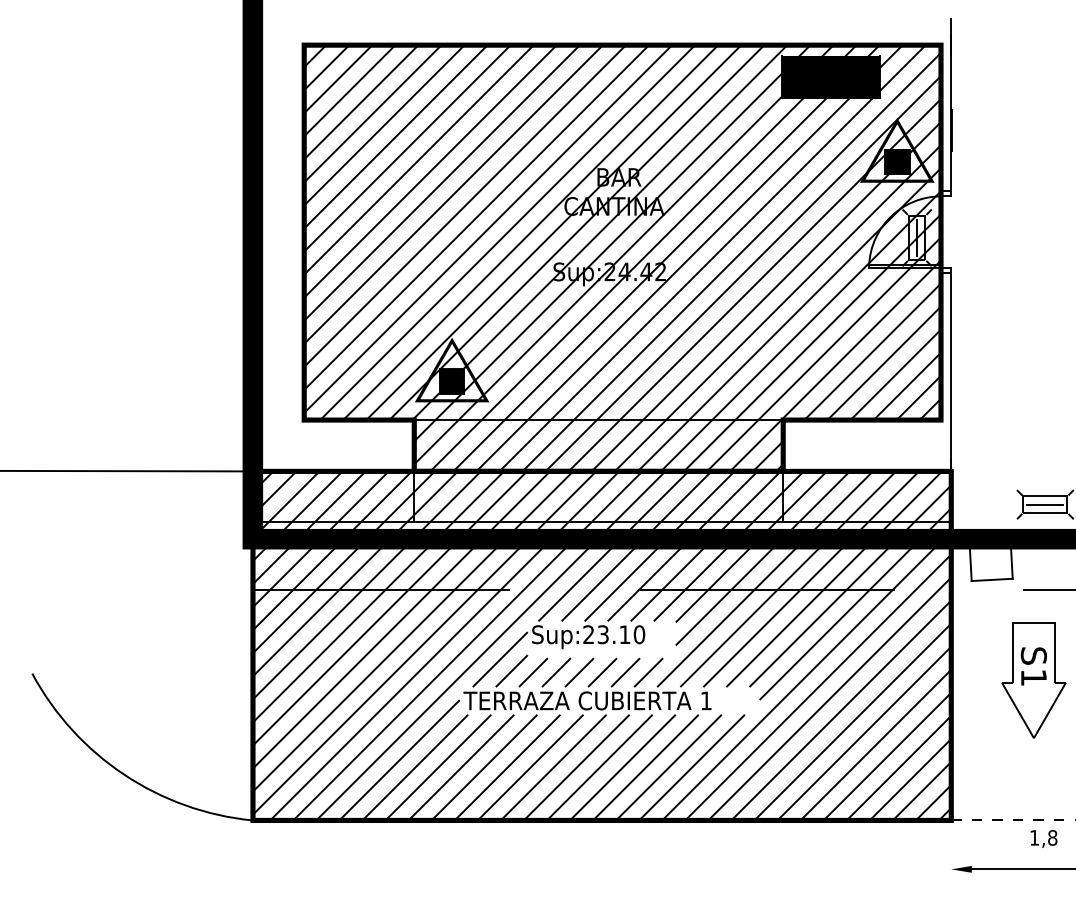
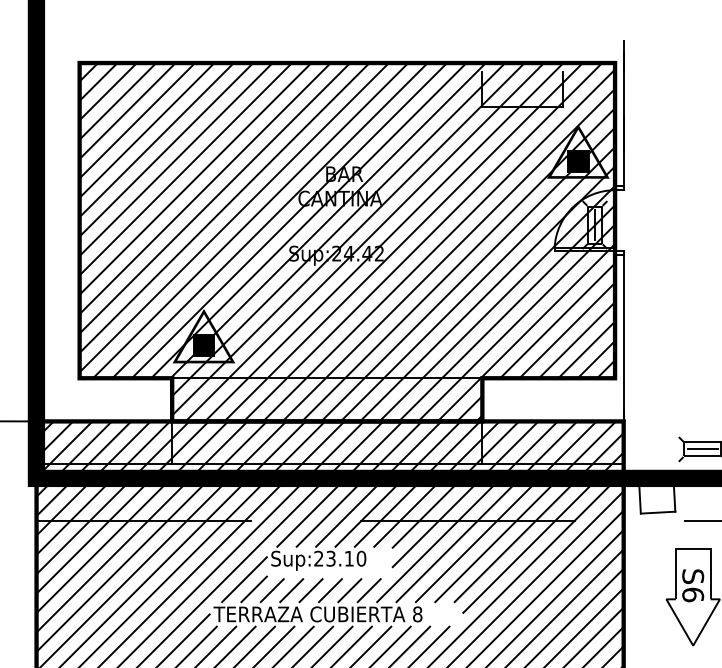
fill: (830, 76) -> (522, 89), removed
text: (1033, 677) -> (692, 594), S1 -> S6
text: (705, 700) -> (417, 614), 1 -> 8

